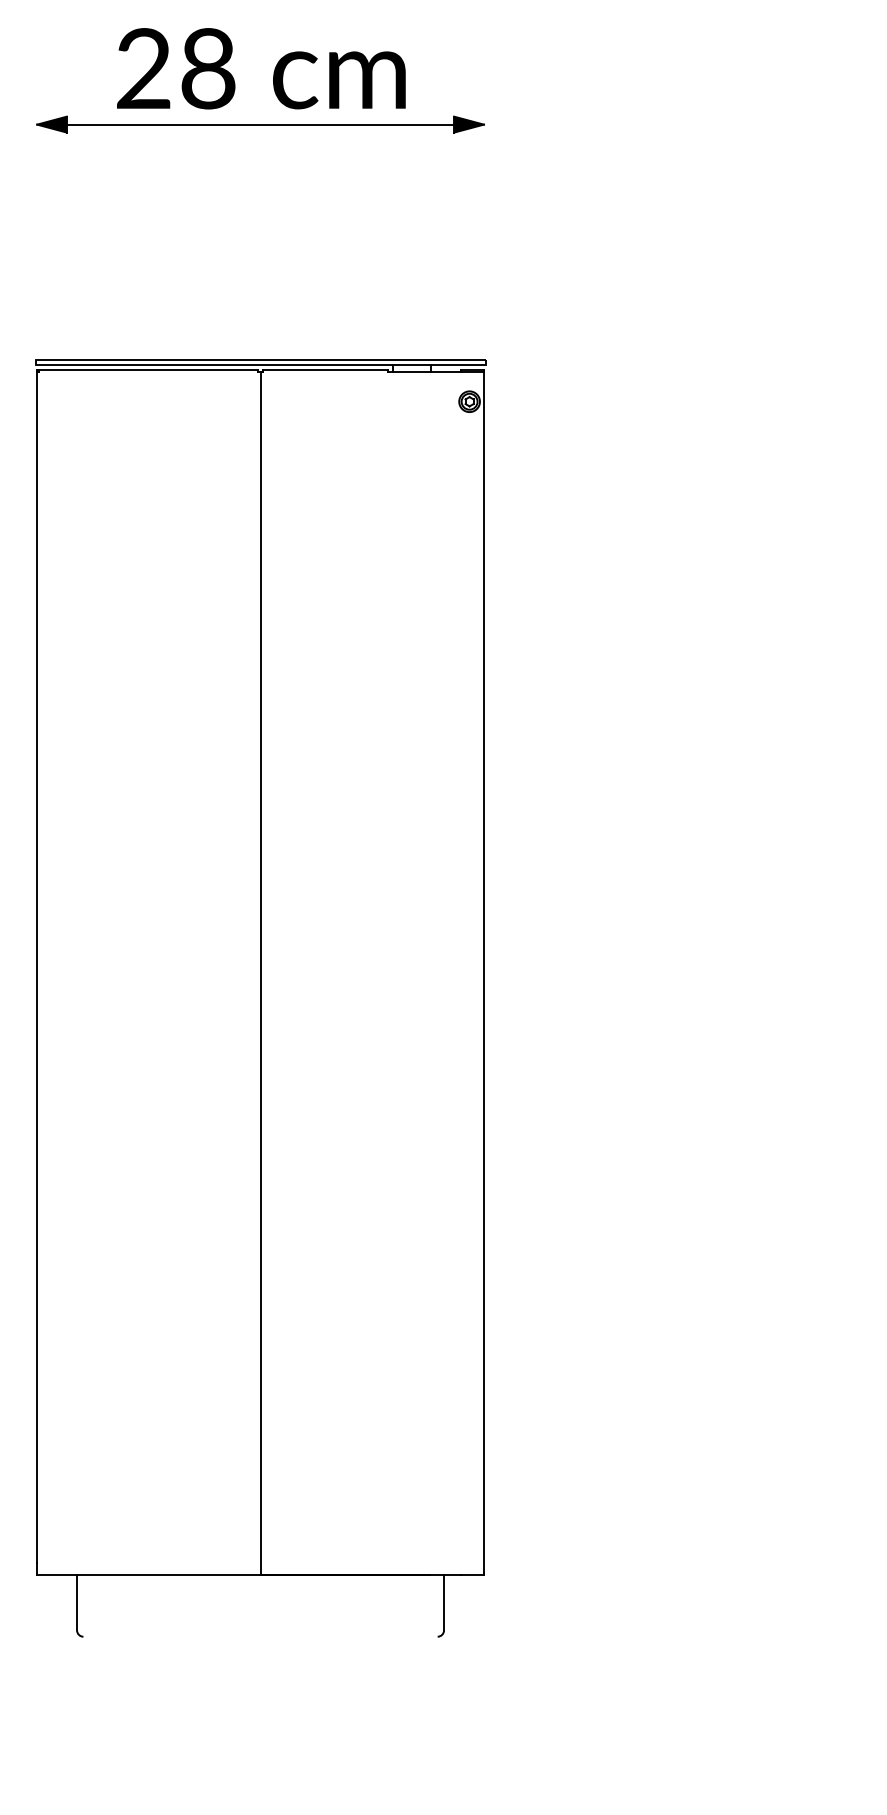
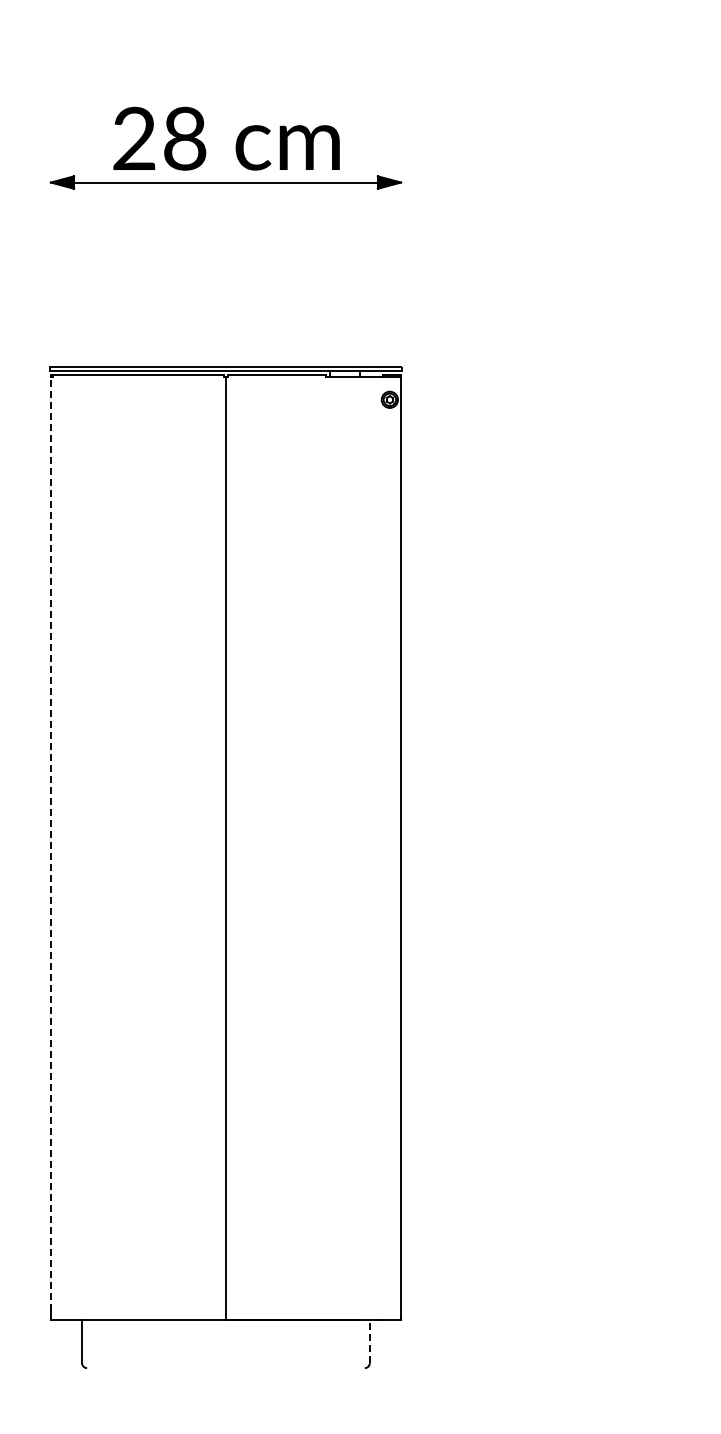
line: (36, 967) -> (50, 843), solid -> dashed
line: (443, 1602) -> (369, 1341), solid -> dashed

